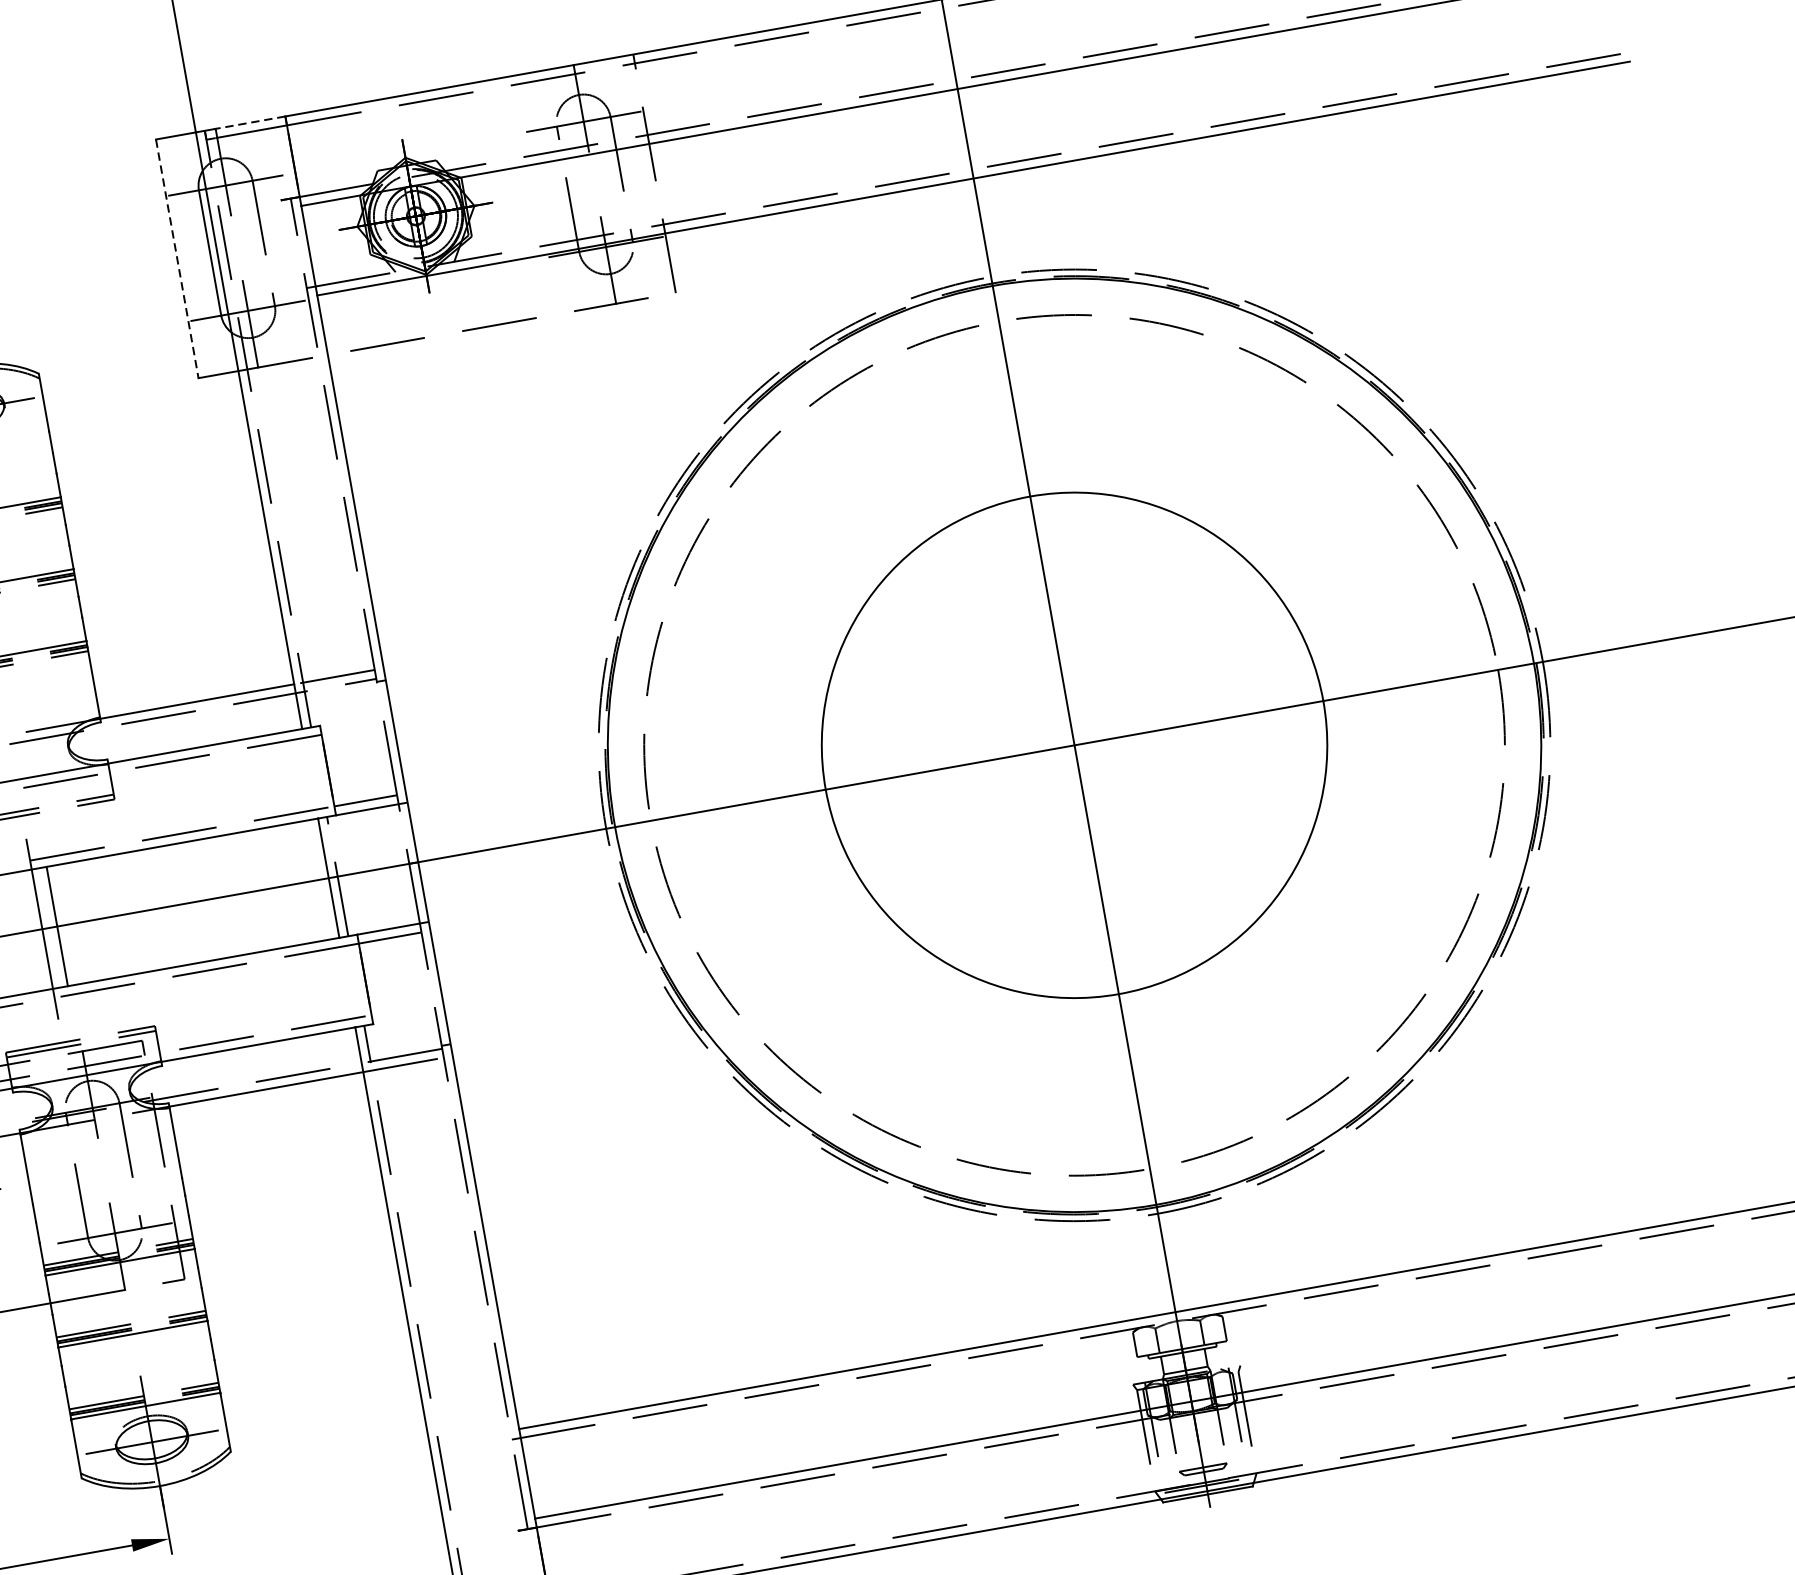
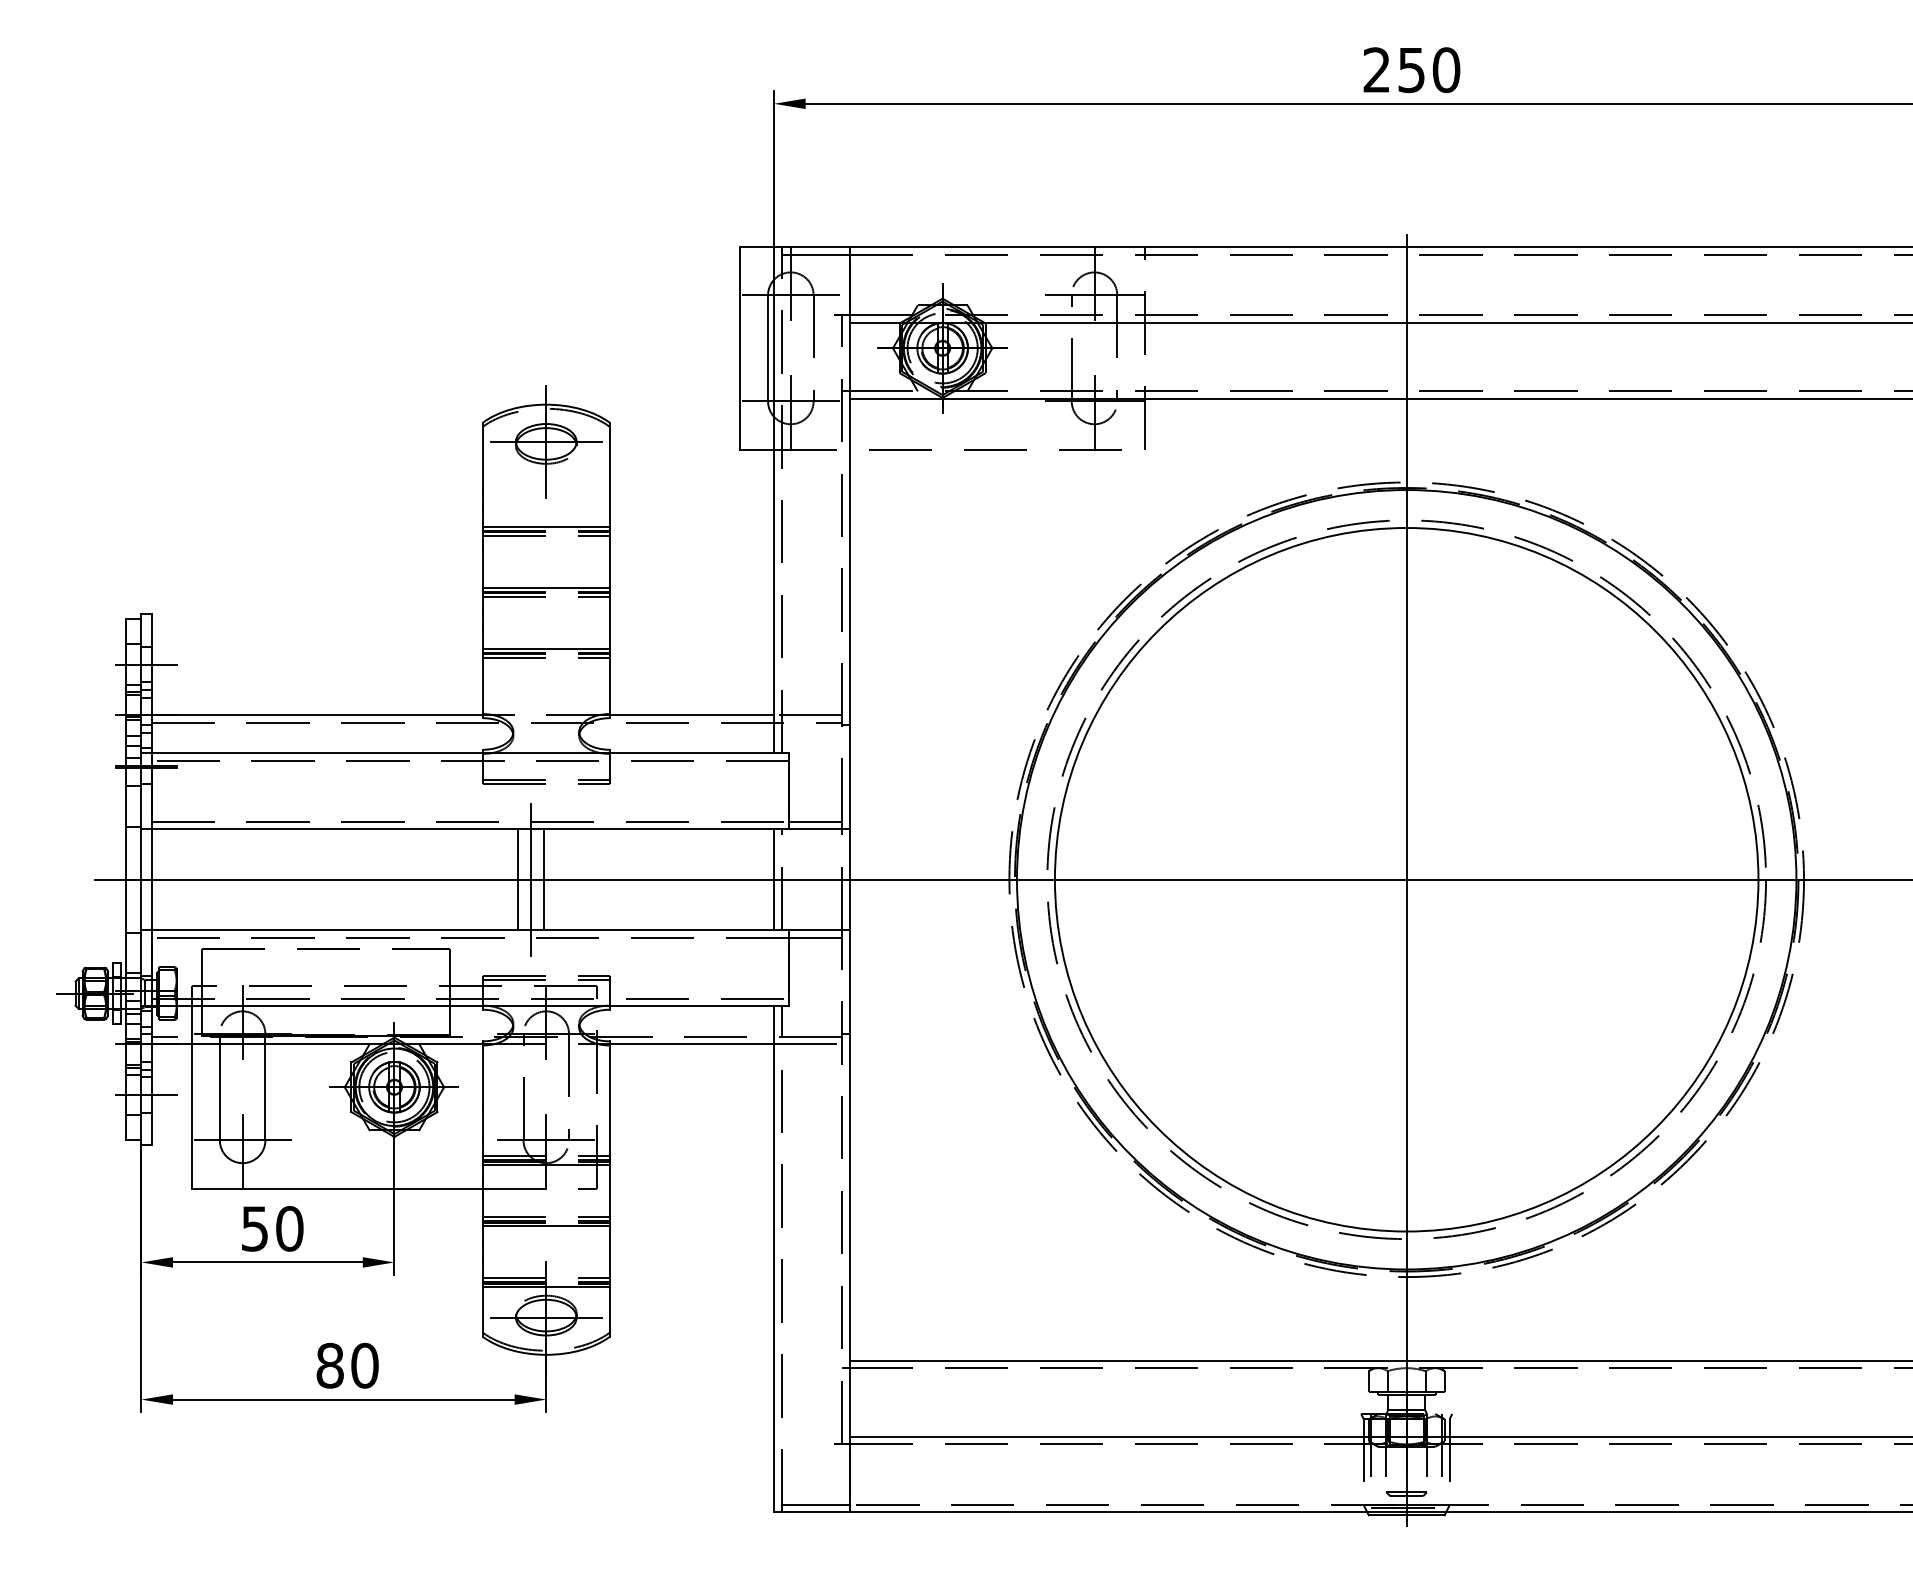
line: (249, 123) -> (819, 247), dashed -> solid
line: (177, 258) -> (740, 348), dashed -> solid
circle: (1074, 745) -> (1406, 879), size x1.67
line: (27, 931) -> (518, 879), added

